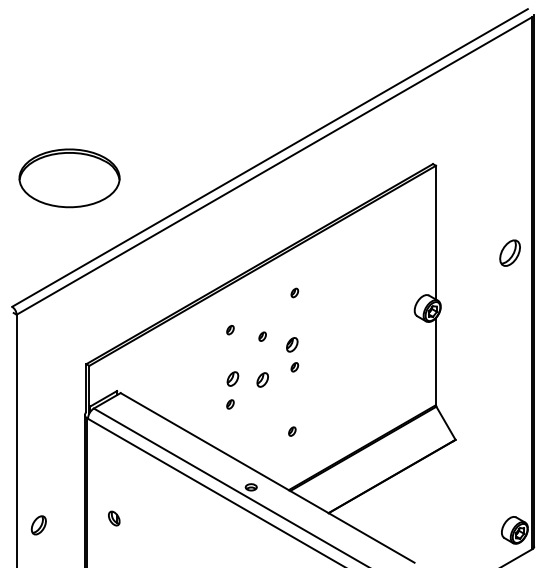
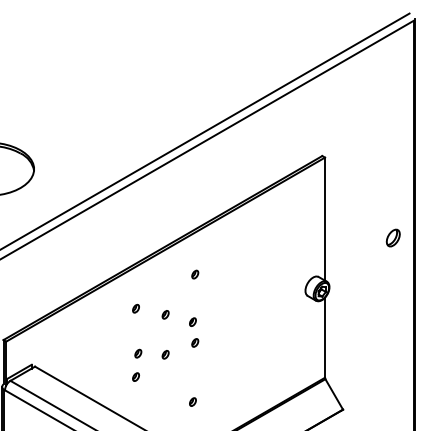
part: (510, 253) -> (393, 238), size x0.71
part: (292, 344) -> (193, 321), size x0.62
part: (232, 378) -> (137, 353), size x0.62
part: (262, 380) -> (165, 355), size x0.62

